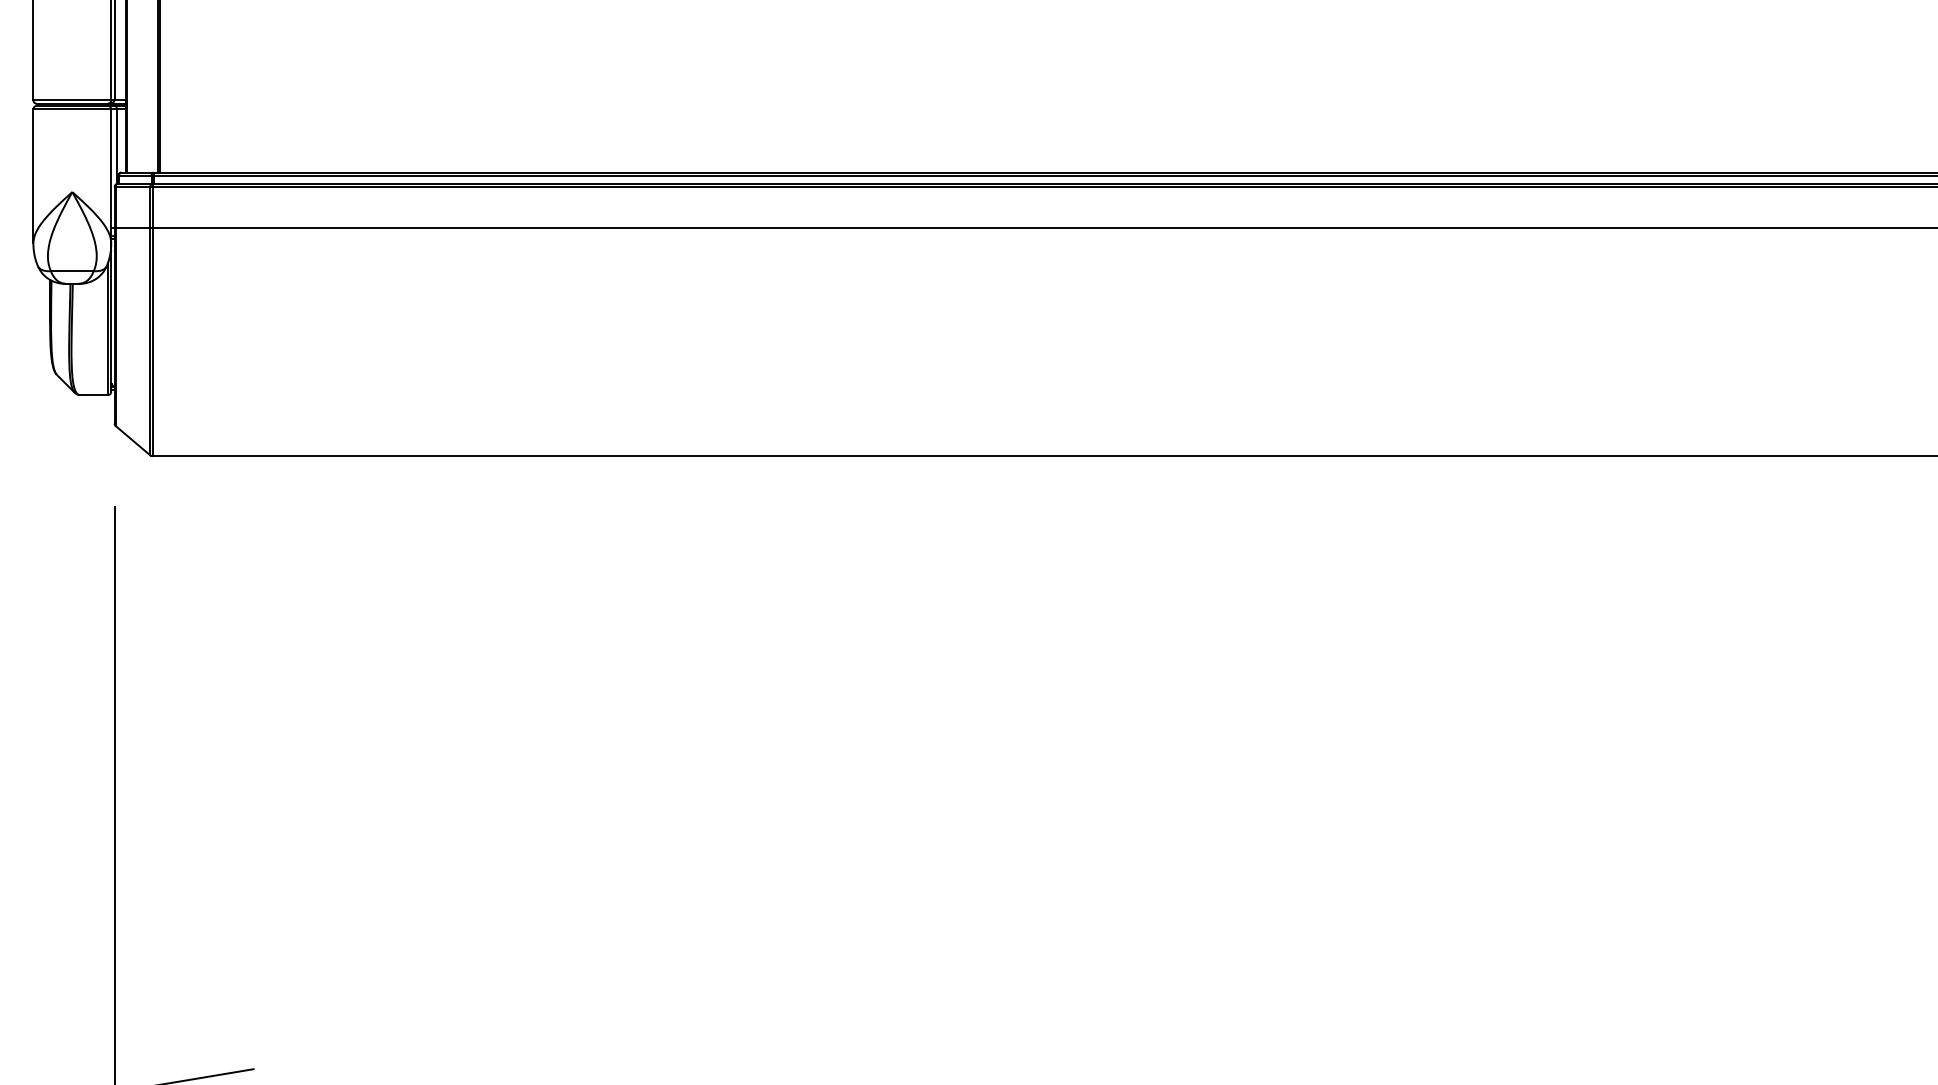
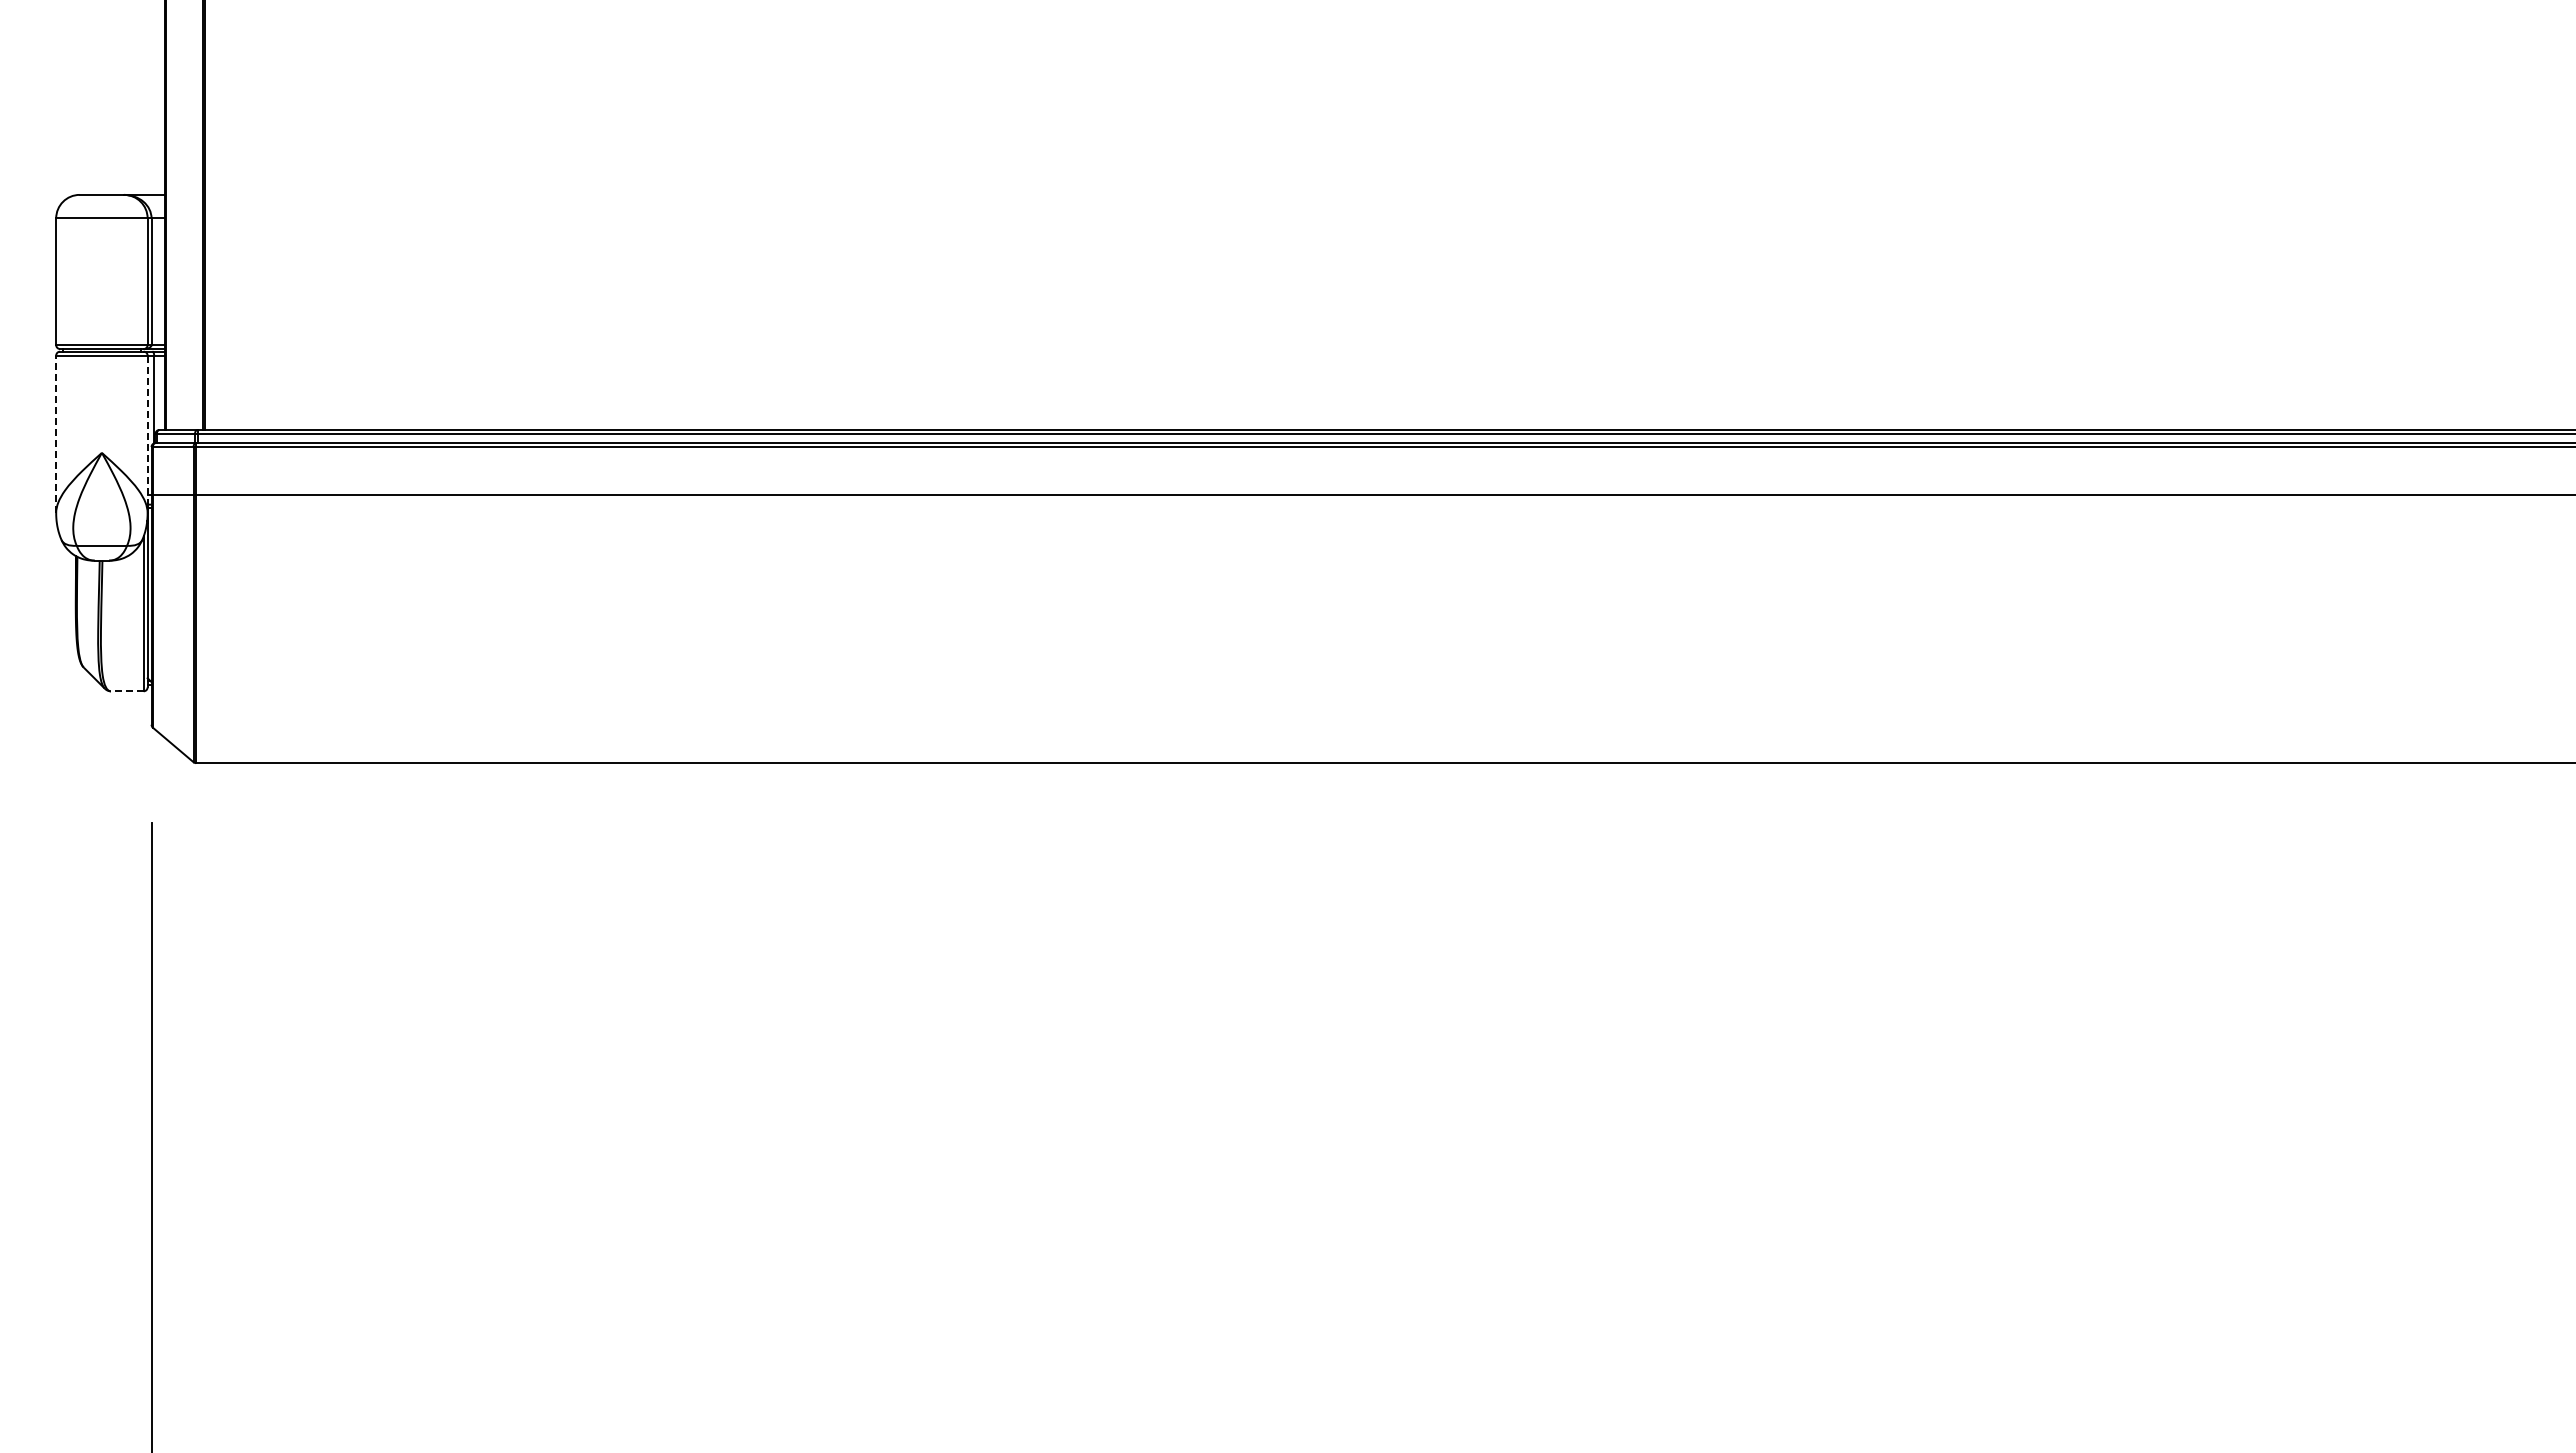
line: (111, 173) -> (147, 430), solid -> dashed
line: (33, 176) -> (56, 434), solid -> dashed
line: (93, 395) -> (126, 691), solid -> dashed

